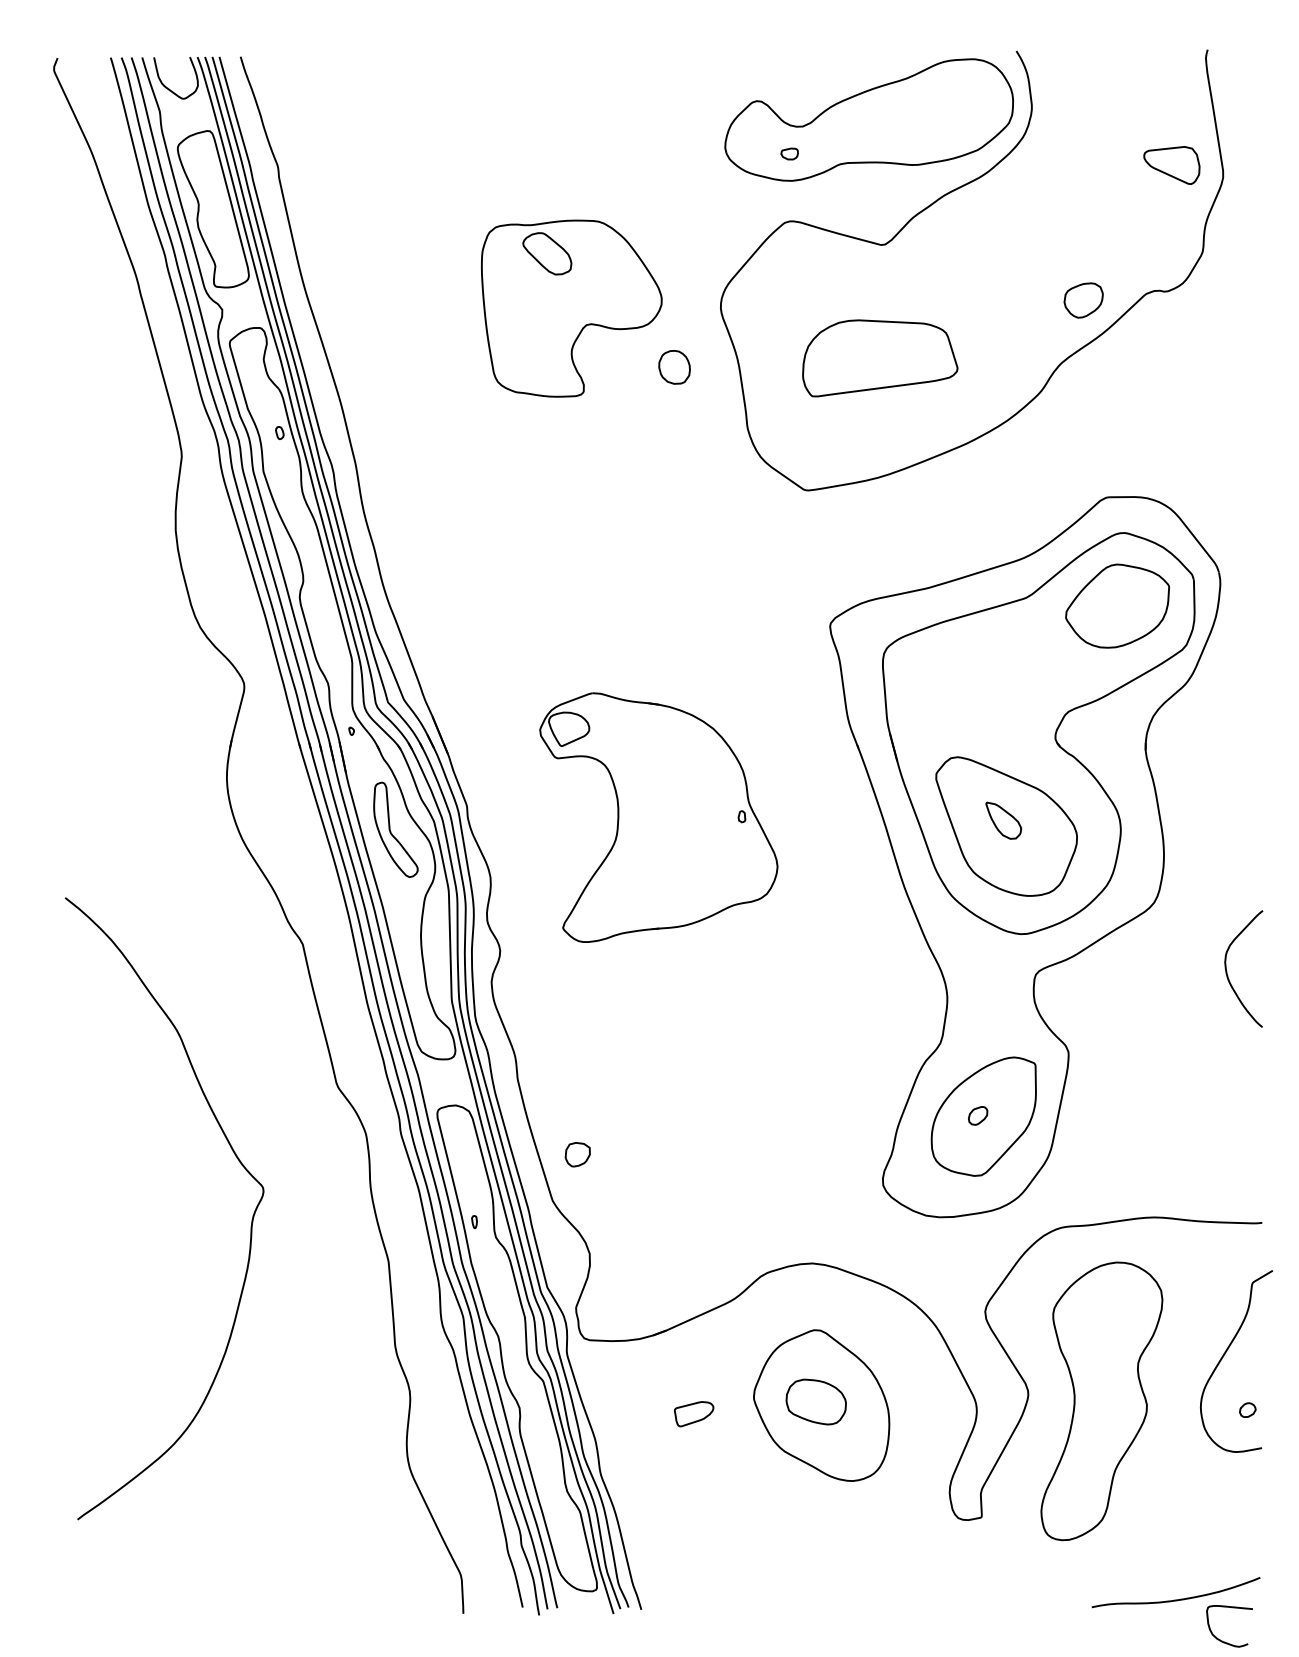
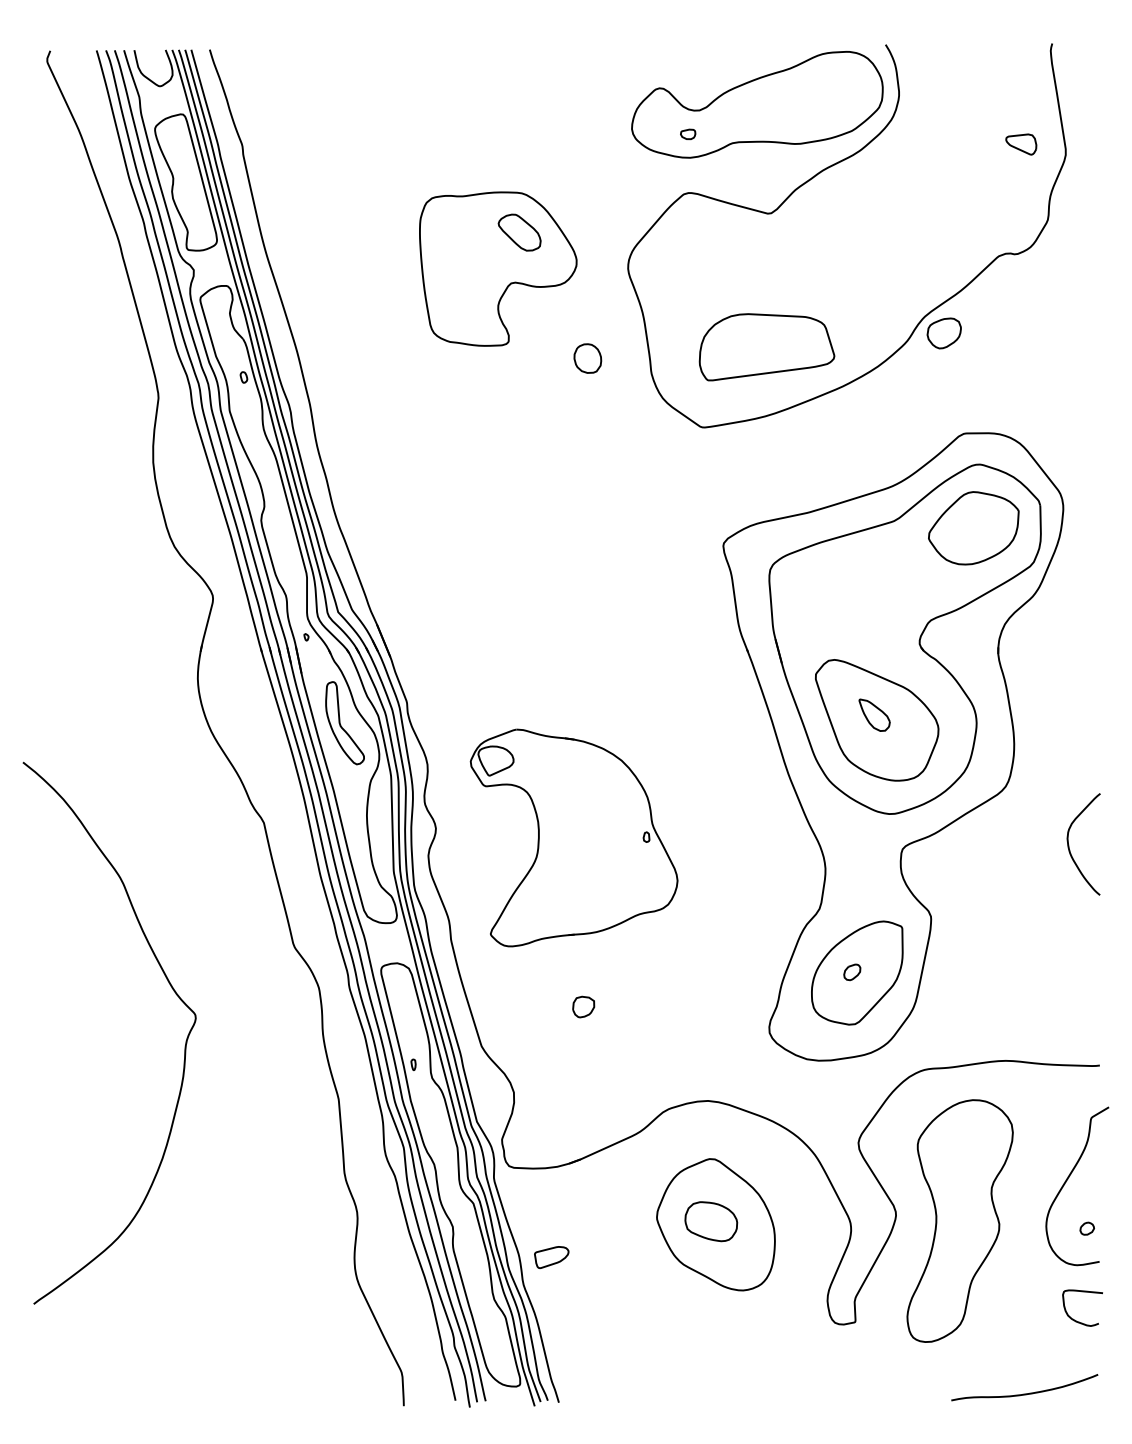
part: (1172, 165) -> (1021, 144), size x0.62
part: (547, 253) -> (519, 232), moved
part: (1083, 300) -> (944, 333), moved
part: (880, 358) -> (767, 347), moved
part: (674, 367) -> (587, 358), moved
part: (658, 817) -> (573, 837), moved
part: (577, 1154) -> (583, 1006), moved
curve: (236, 1158) -> (172, 989), moved
part: (693, 1414) -> (551, 1257), moved
curve: (1225, 1641) -> (1079, 1321), moved

